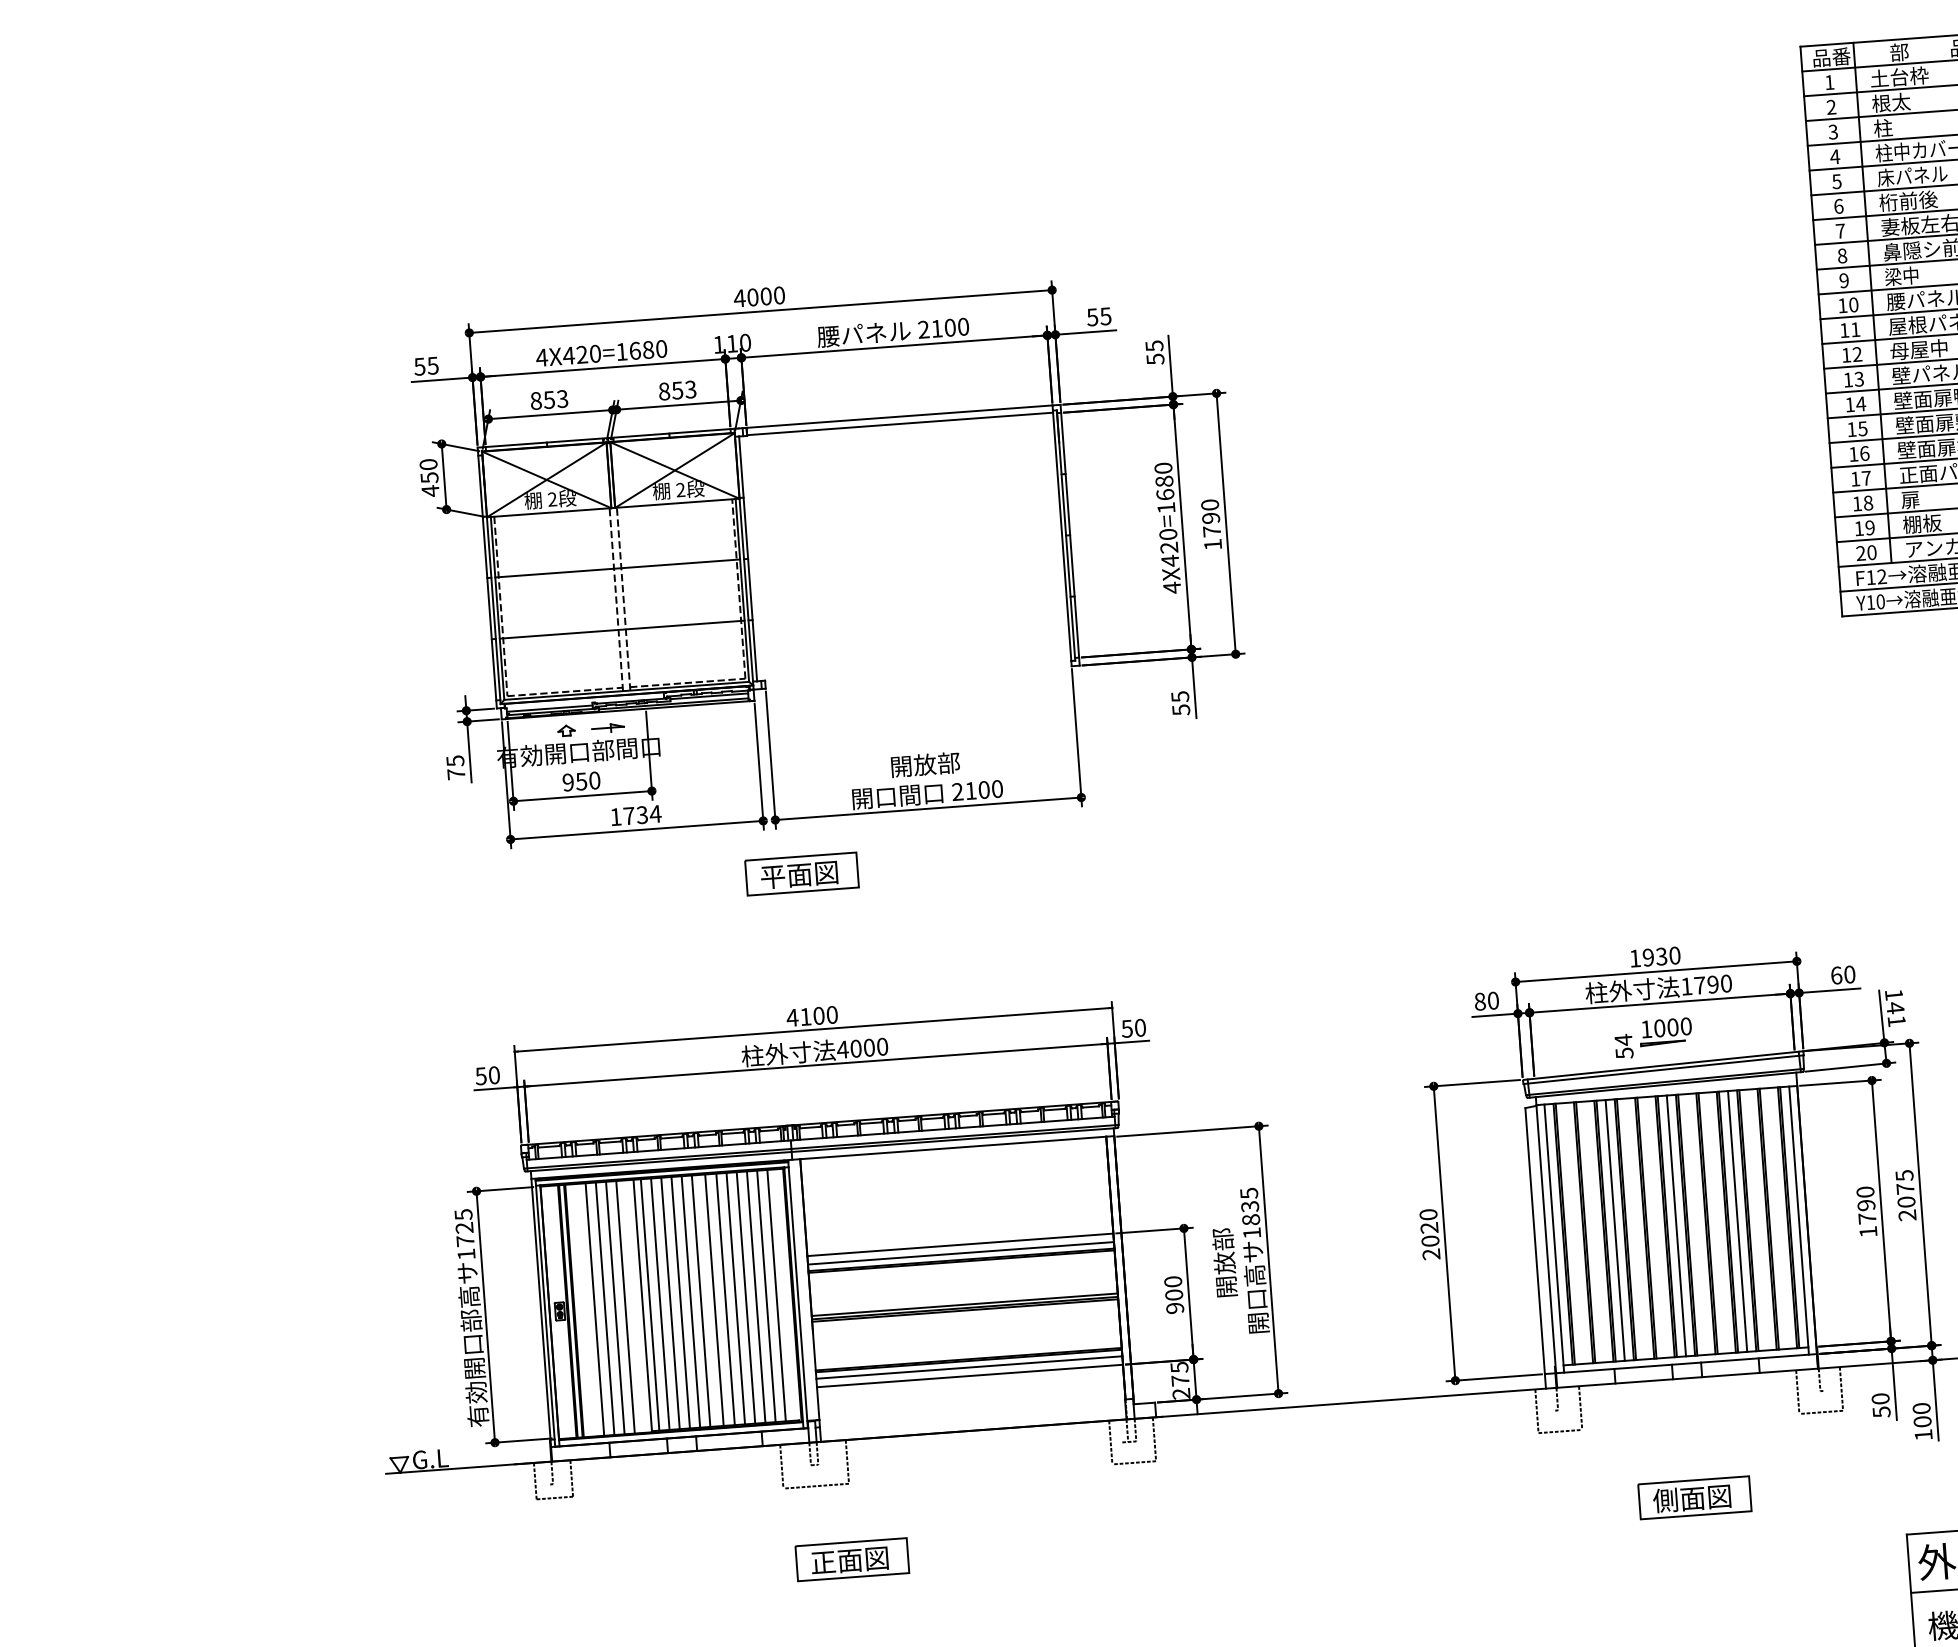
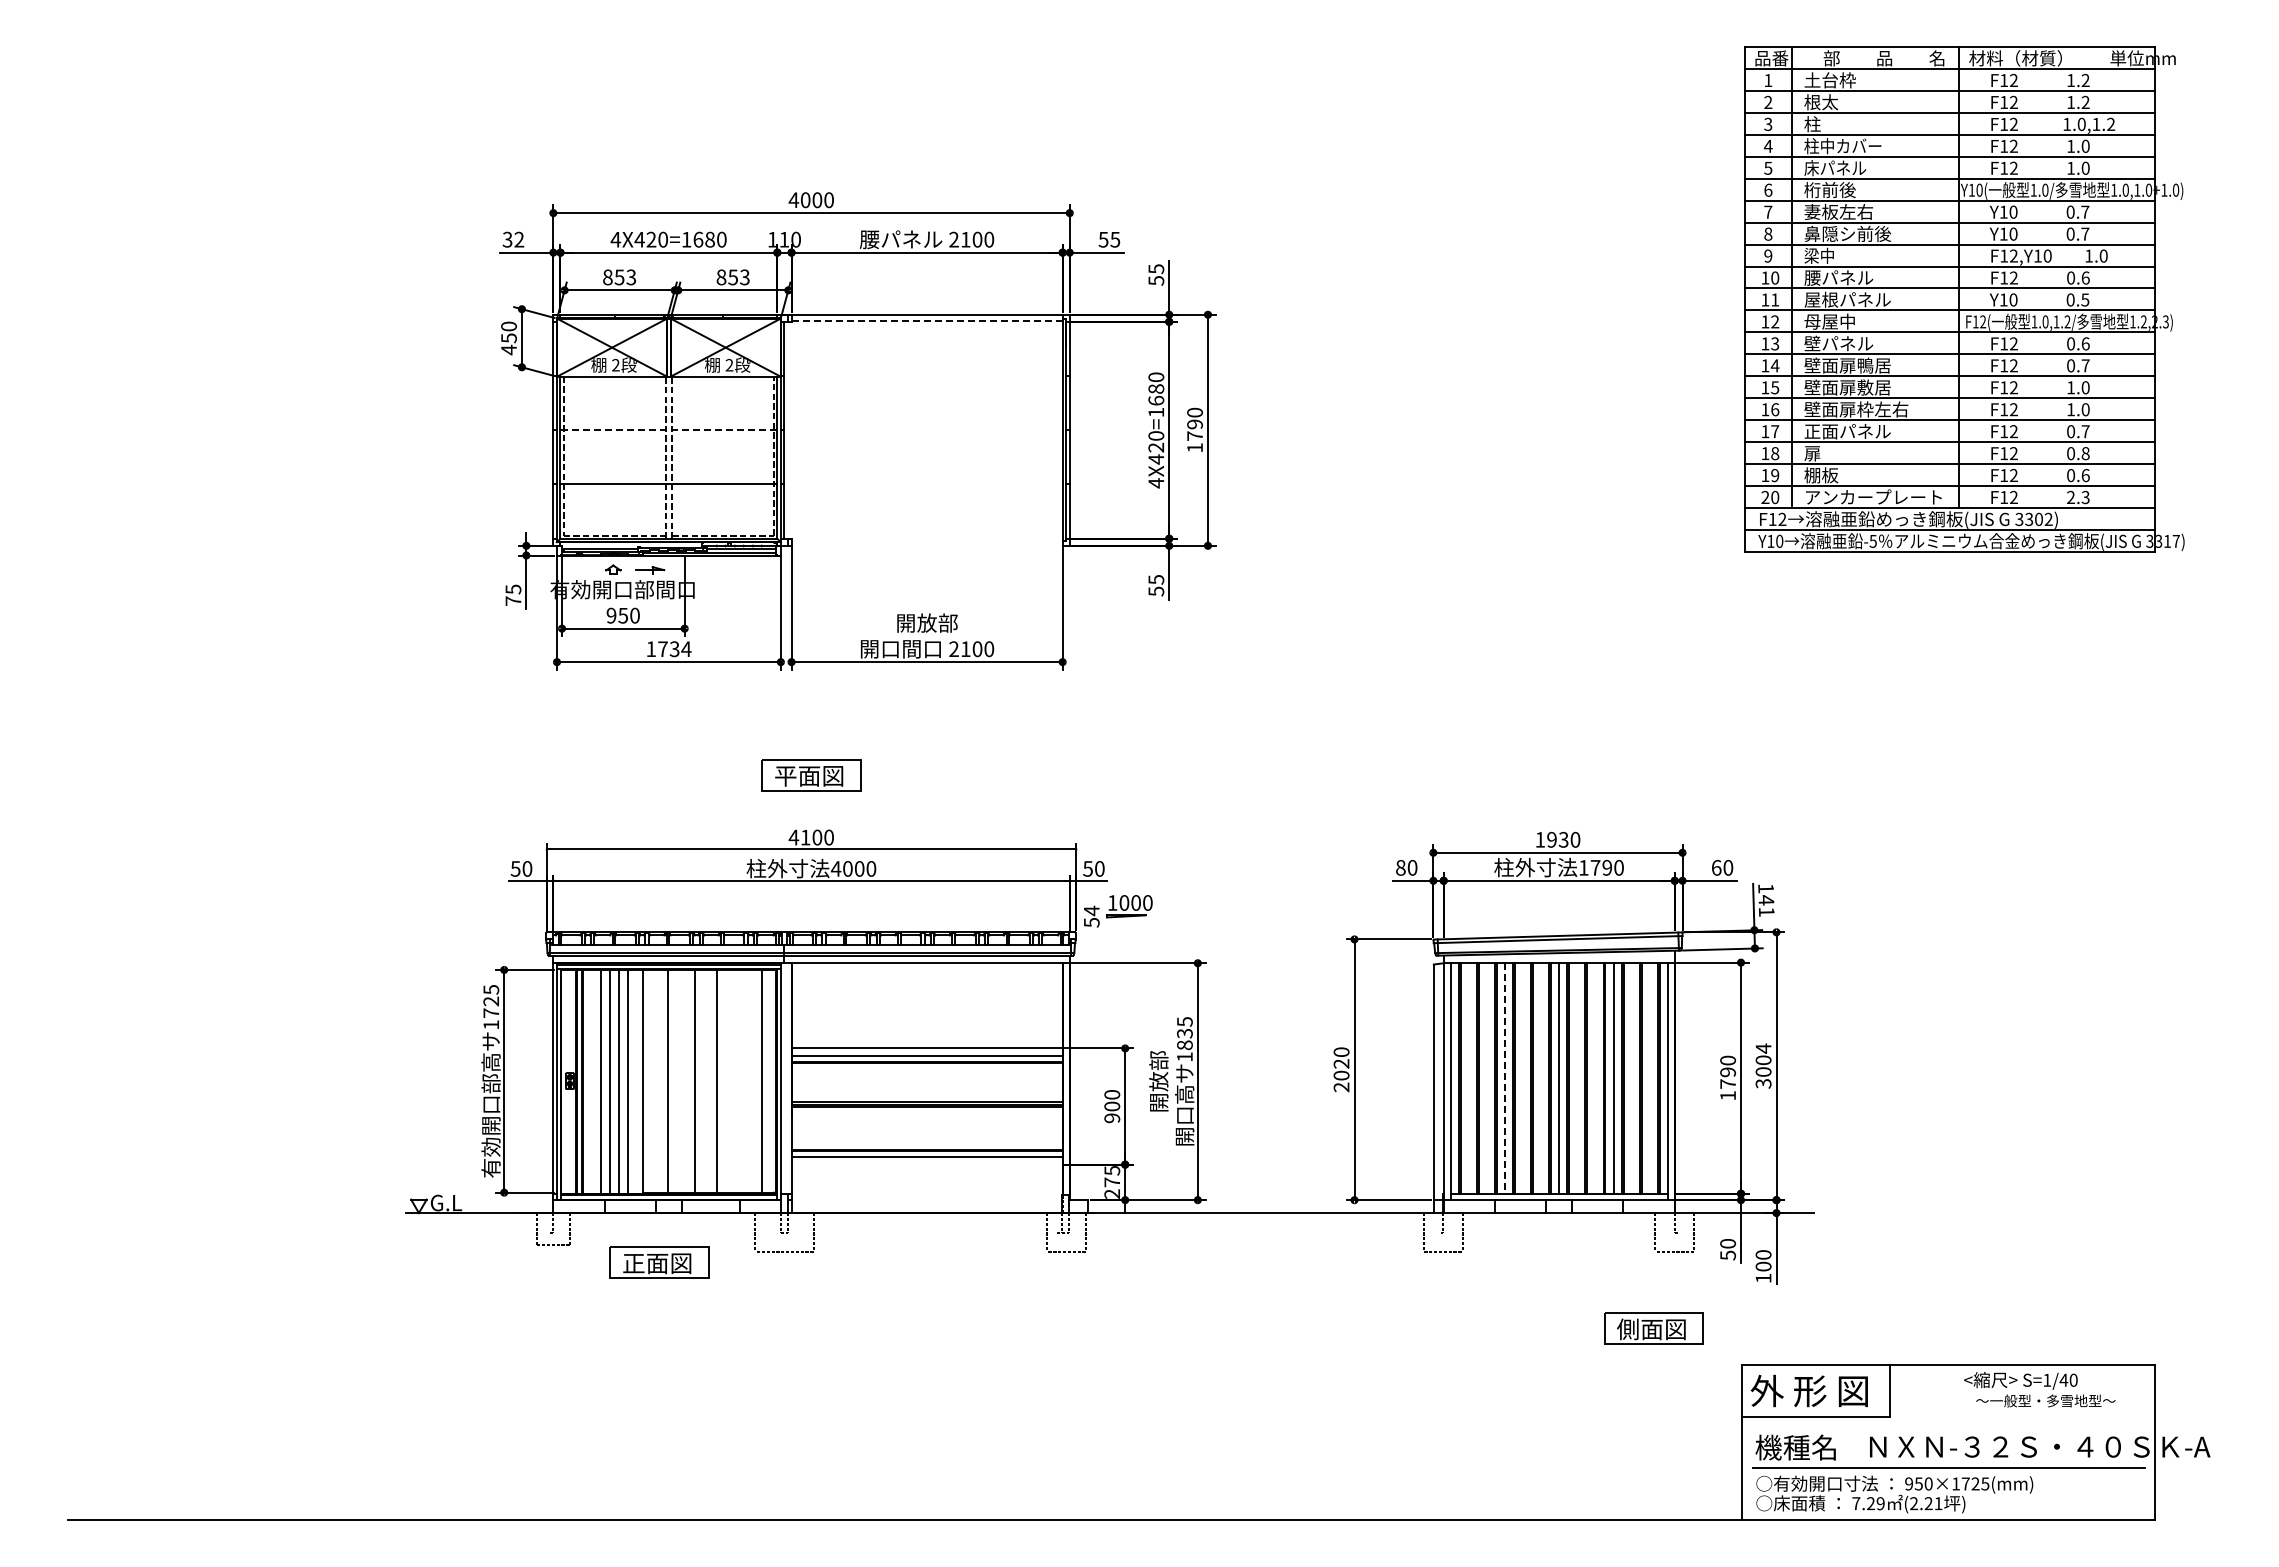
text: (426, 366) -> (513, 239), 55 -> 32
line: (900, 424) -> (927, 321), solid -> dashed
line: (617, 568) -> (668, 430), solid -> dashed
part: (801, 874) -> (811, 775), moved
part: (1653, 1038) -> (1118, 911), moved
text: (1905, 1194) -> (1763, 1065), 2075 -> 3004
line: (1615, 1230) -> (1505, 1078), solid -> dashed
line: (765, 1295) -> (752, 1080), removed
line: (745, 1296) -> (734, 1080), removed
line: (755, 1296) -> (743, 1080), removed
line: (735, 1297) -> (725, 1080), removed
line: (714, 1299) -> (706, 1080), removed
line: (680, 1301) -> (676, 1080), removed
line: (690, 1301) -> (685, 1080), removed
line: (659, 1303) -> (658, 1080), removed
line: (649, 1304) -> (649, 1080), removed
line: (969, 1375) -> (926, 1164), removed
part: (1694, 1497) -> (1653, 1328), moved
part: (852, 1559) -> (659, 1262), moved

